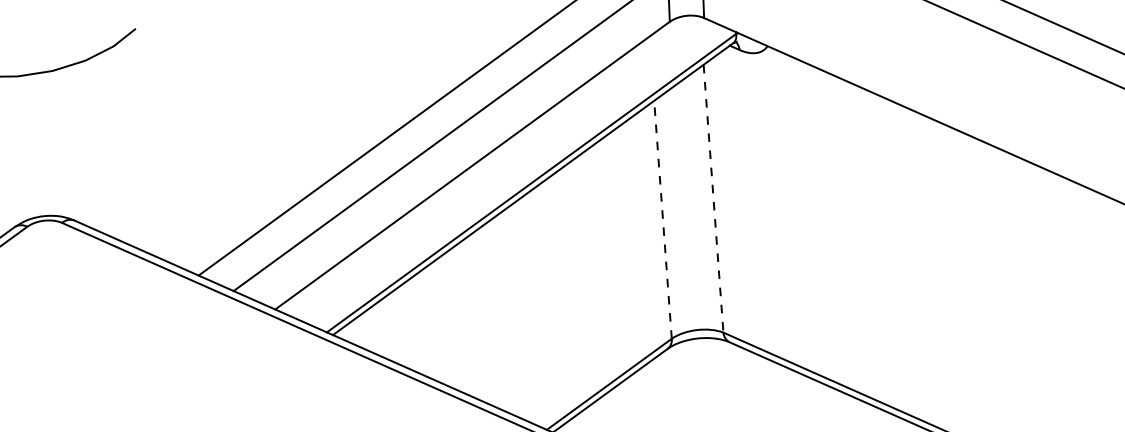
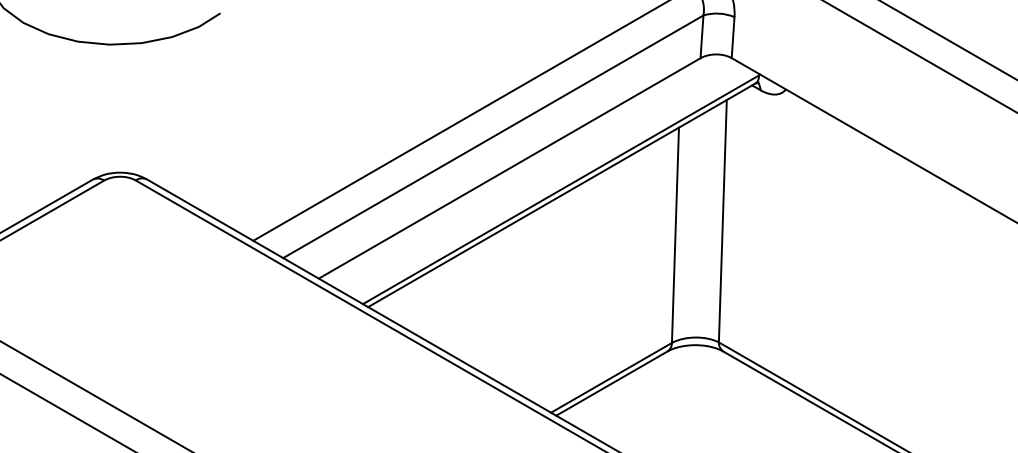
line: (713, 199) -> (722, 221), dashed -> solid
line: (663, 220) -> (675, 235), dashed -> solid

